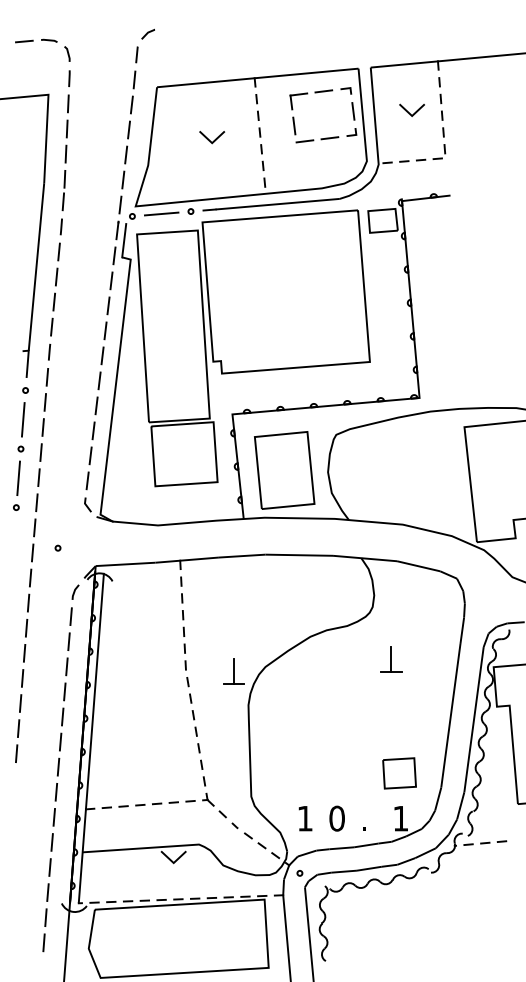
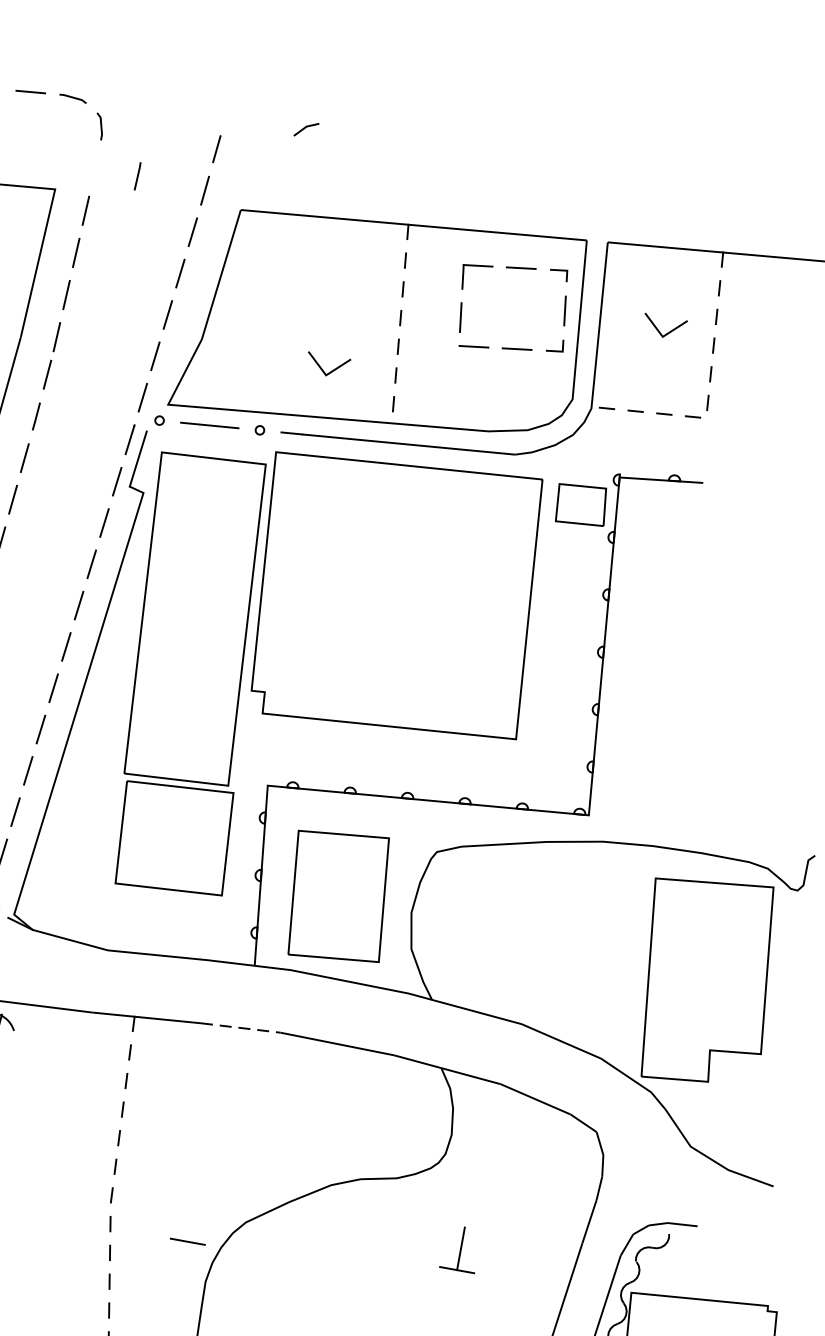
line: (147, 33) -> (305, 127), moved
line: (69, 78) -> (137, 175), moved
line: (214, 139) -> (331, 369), moved
line: (242, 556) -> (241, 1028), solid -> dashed
line: (234, 671) -> (192, 1220), removed

